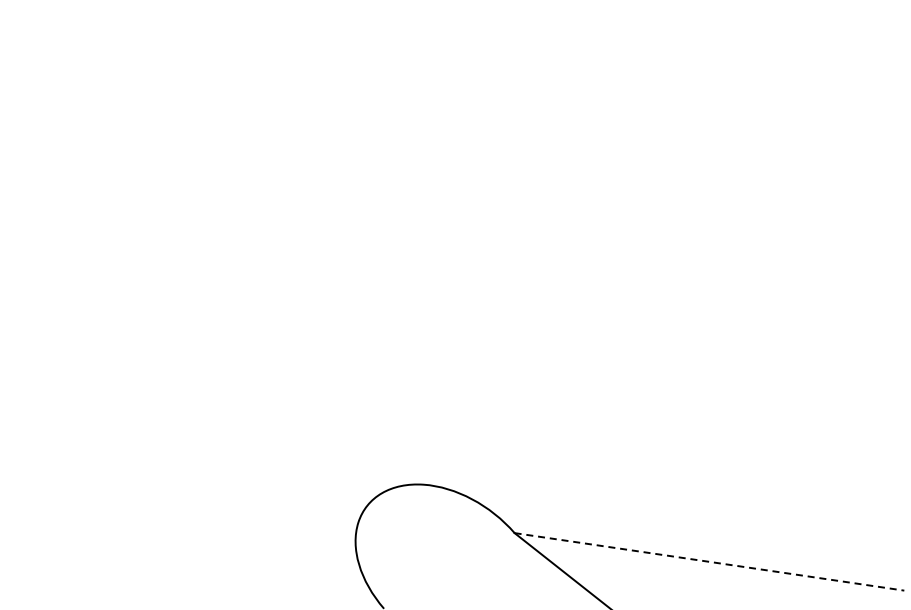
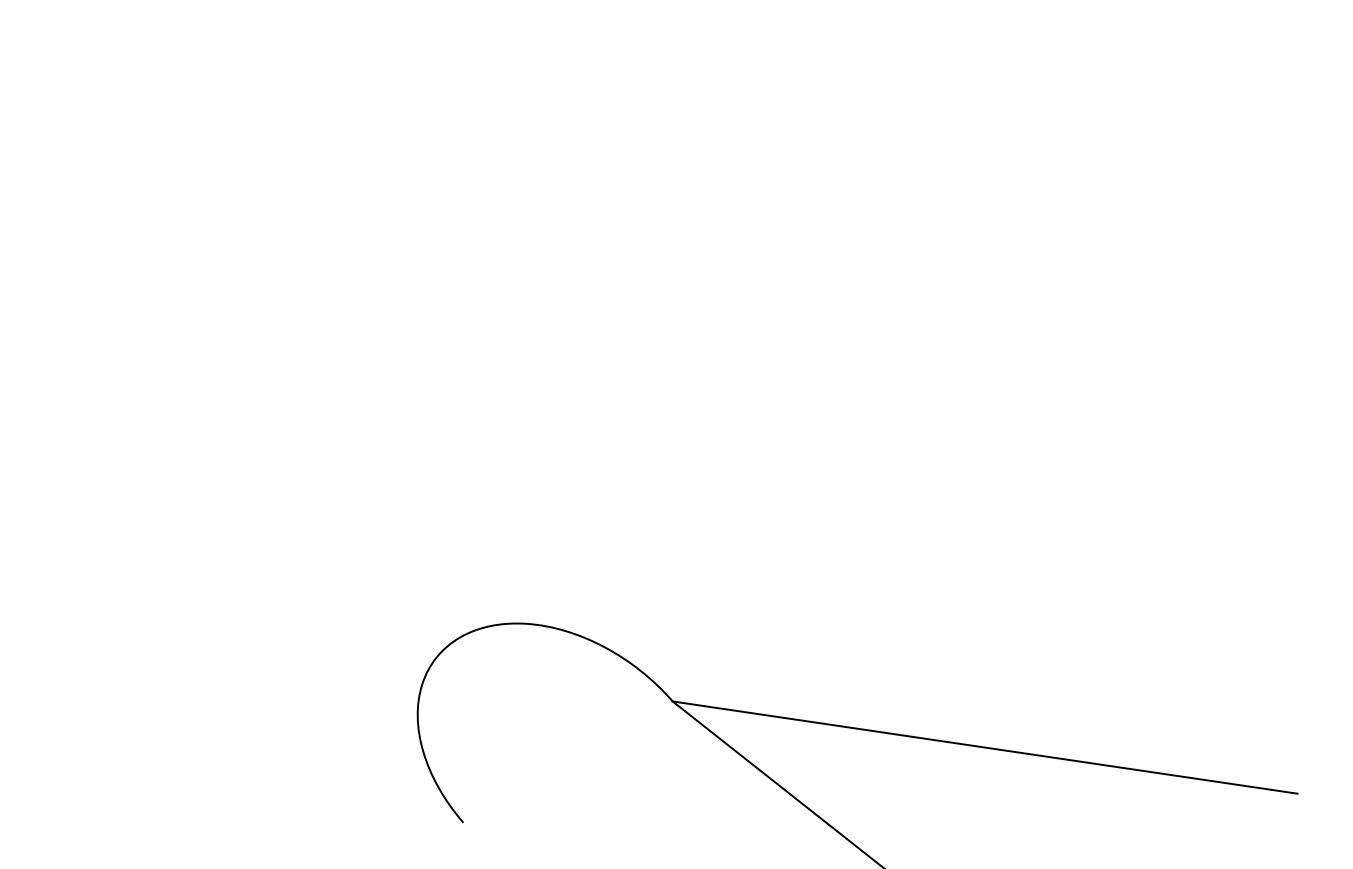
line: (709, 561) -> (985, 746), dashed -> solid

